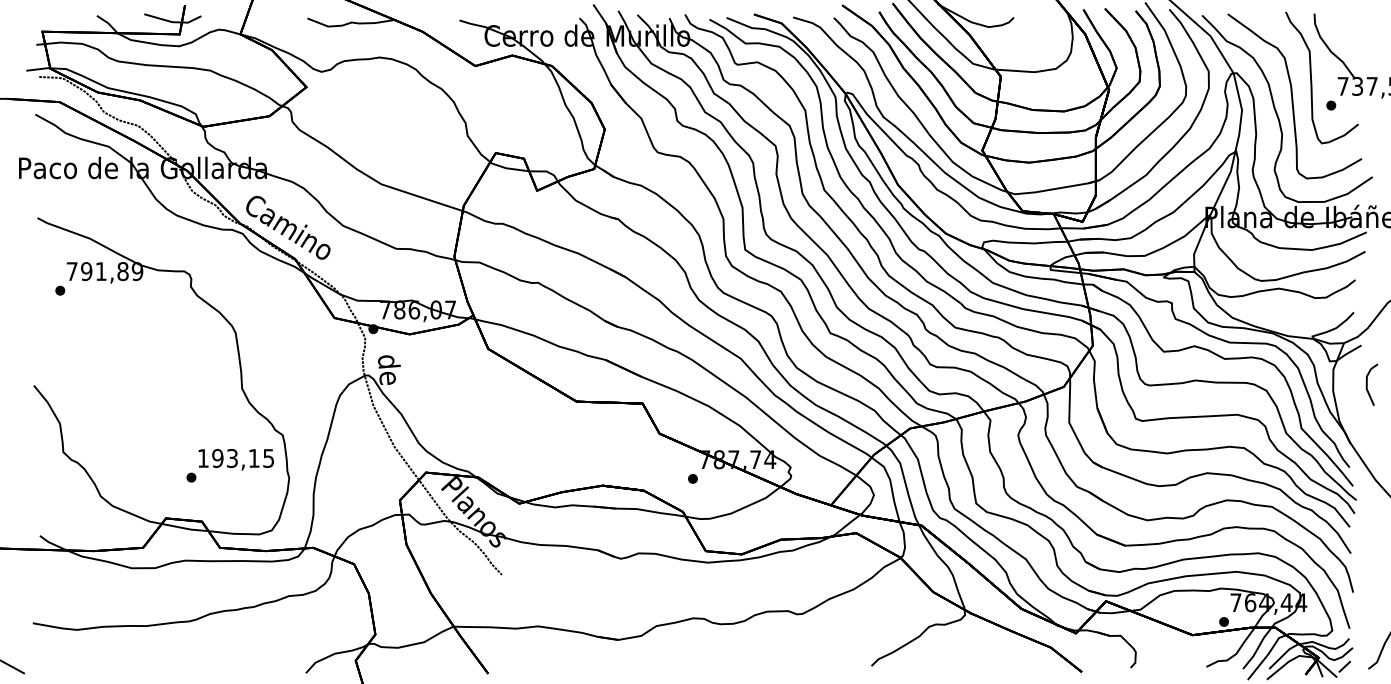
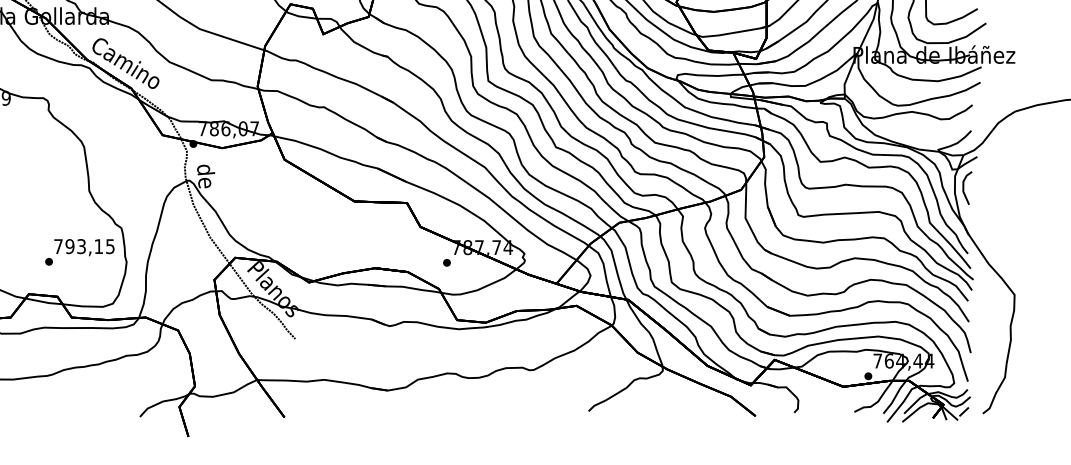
line: (1367, 384) -> (963, 187), moved
text: (203, 458) -> (58, 246), 193,15 -> 793,15

